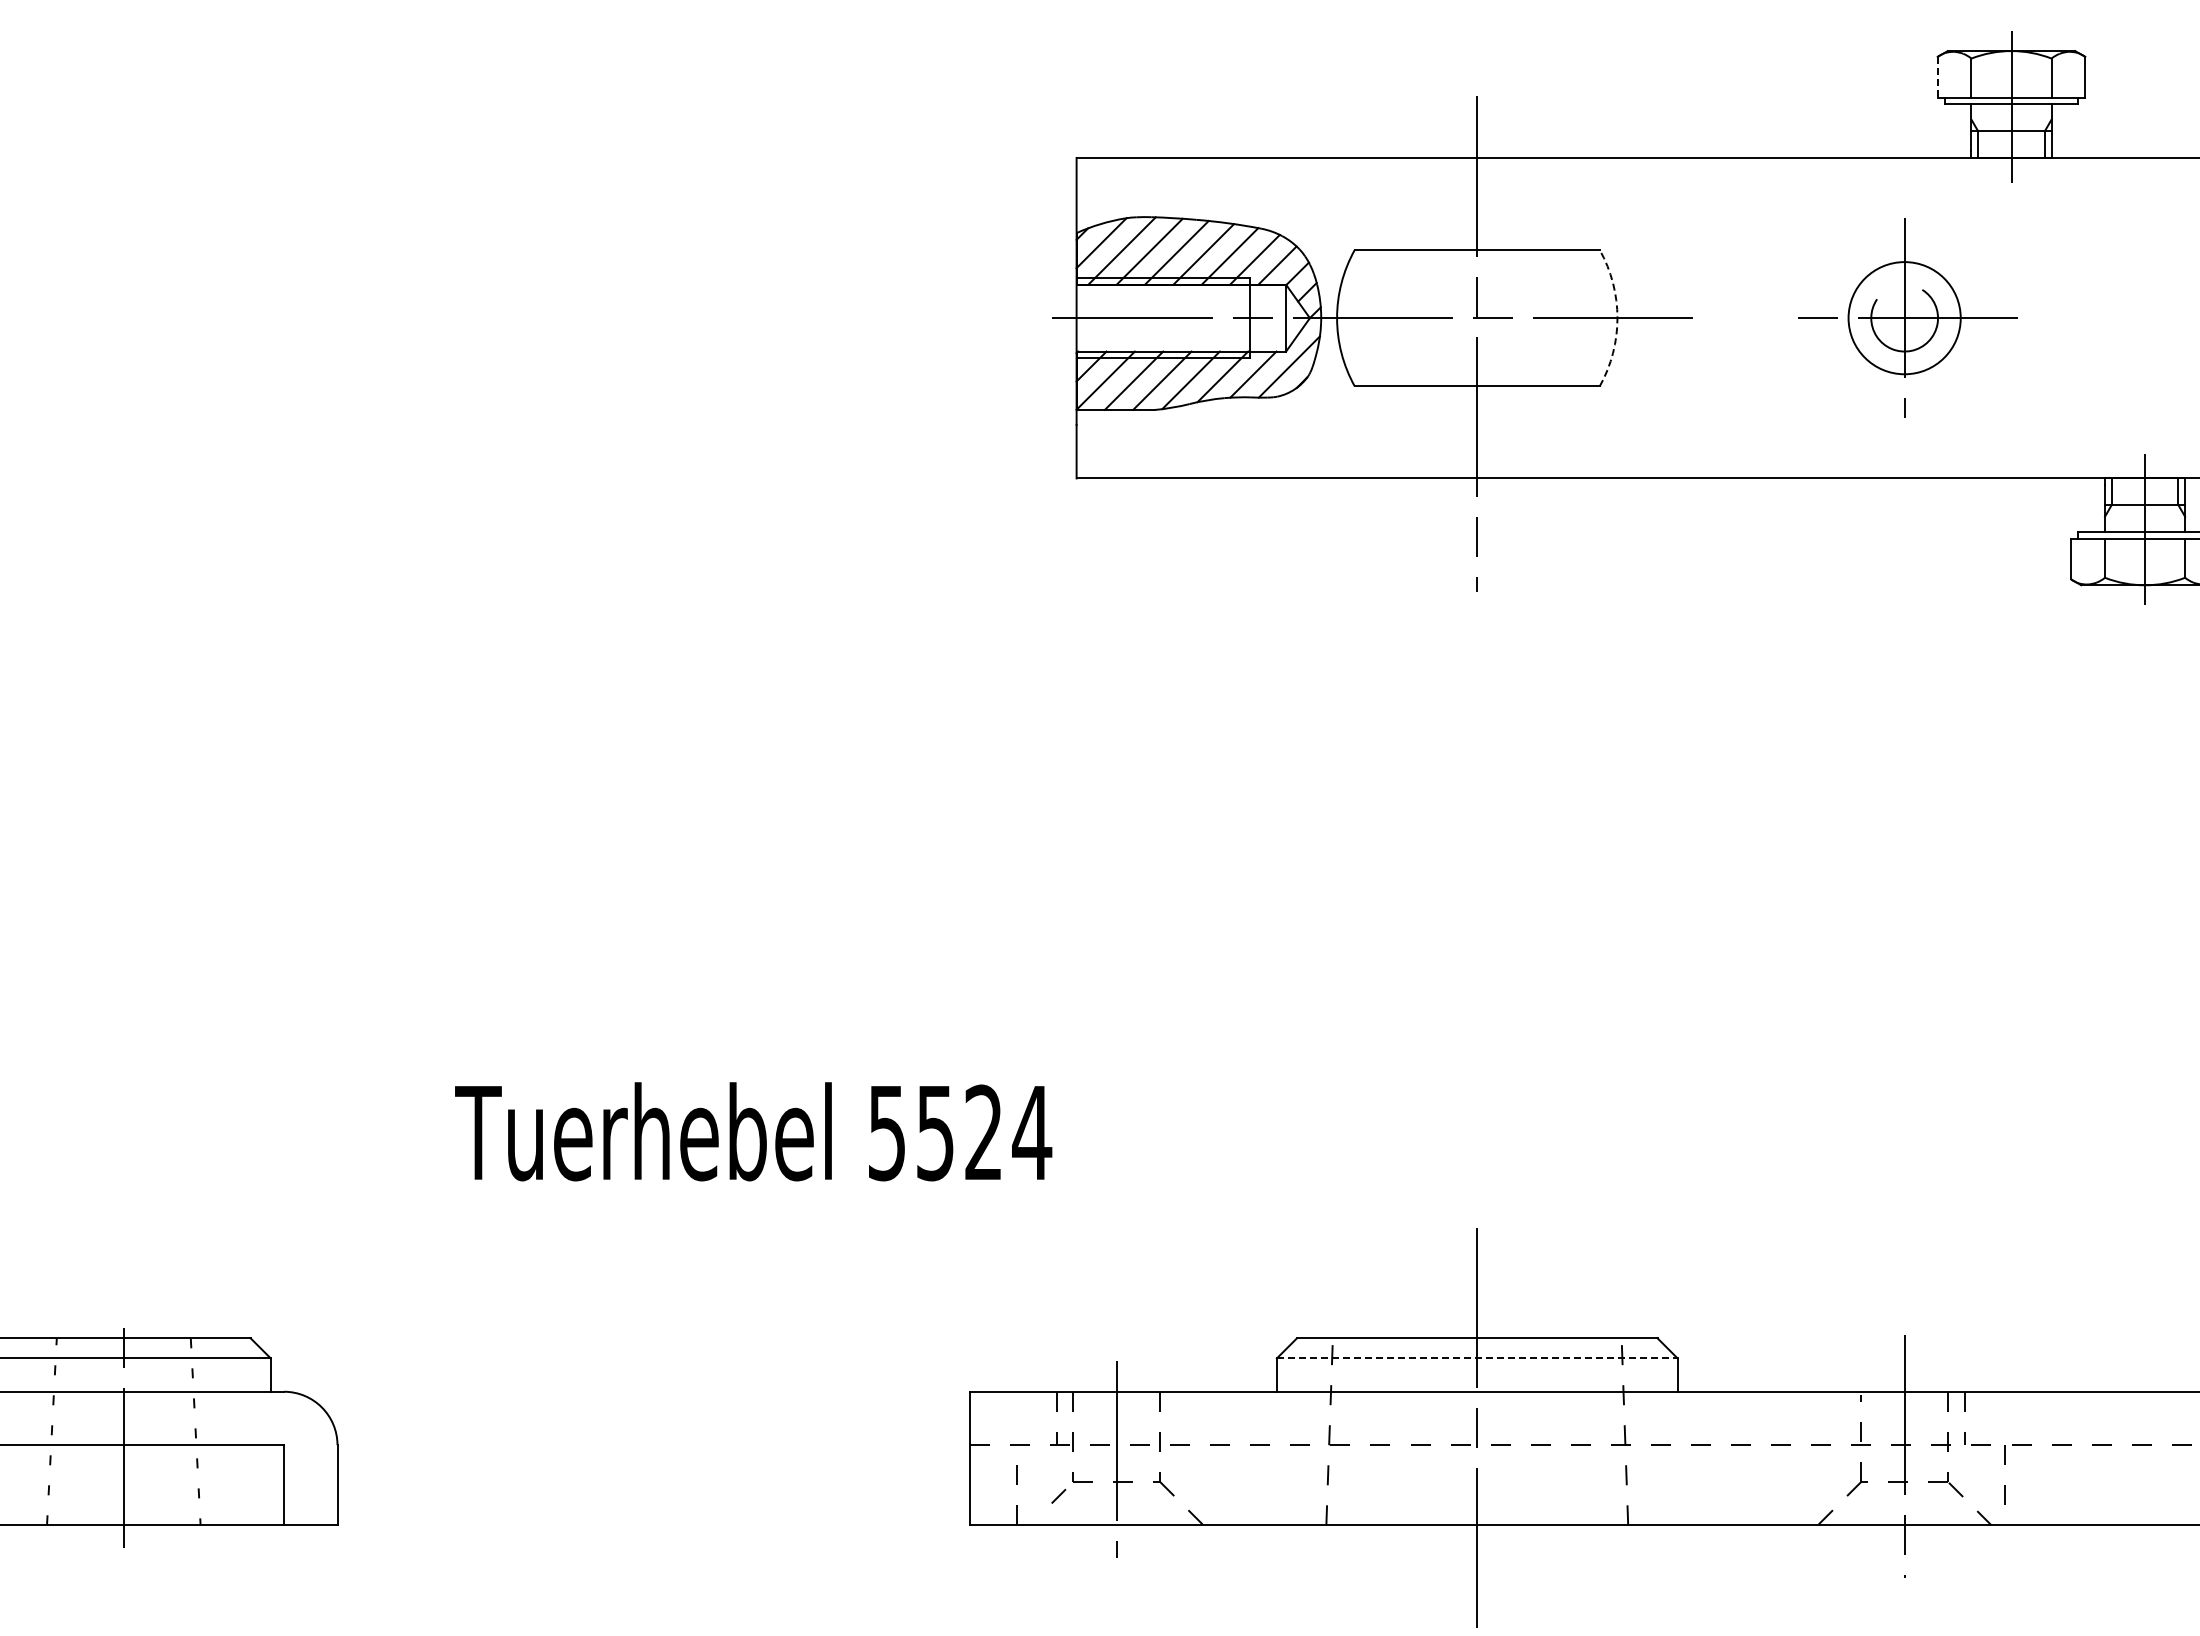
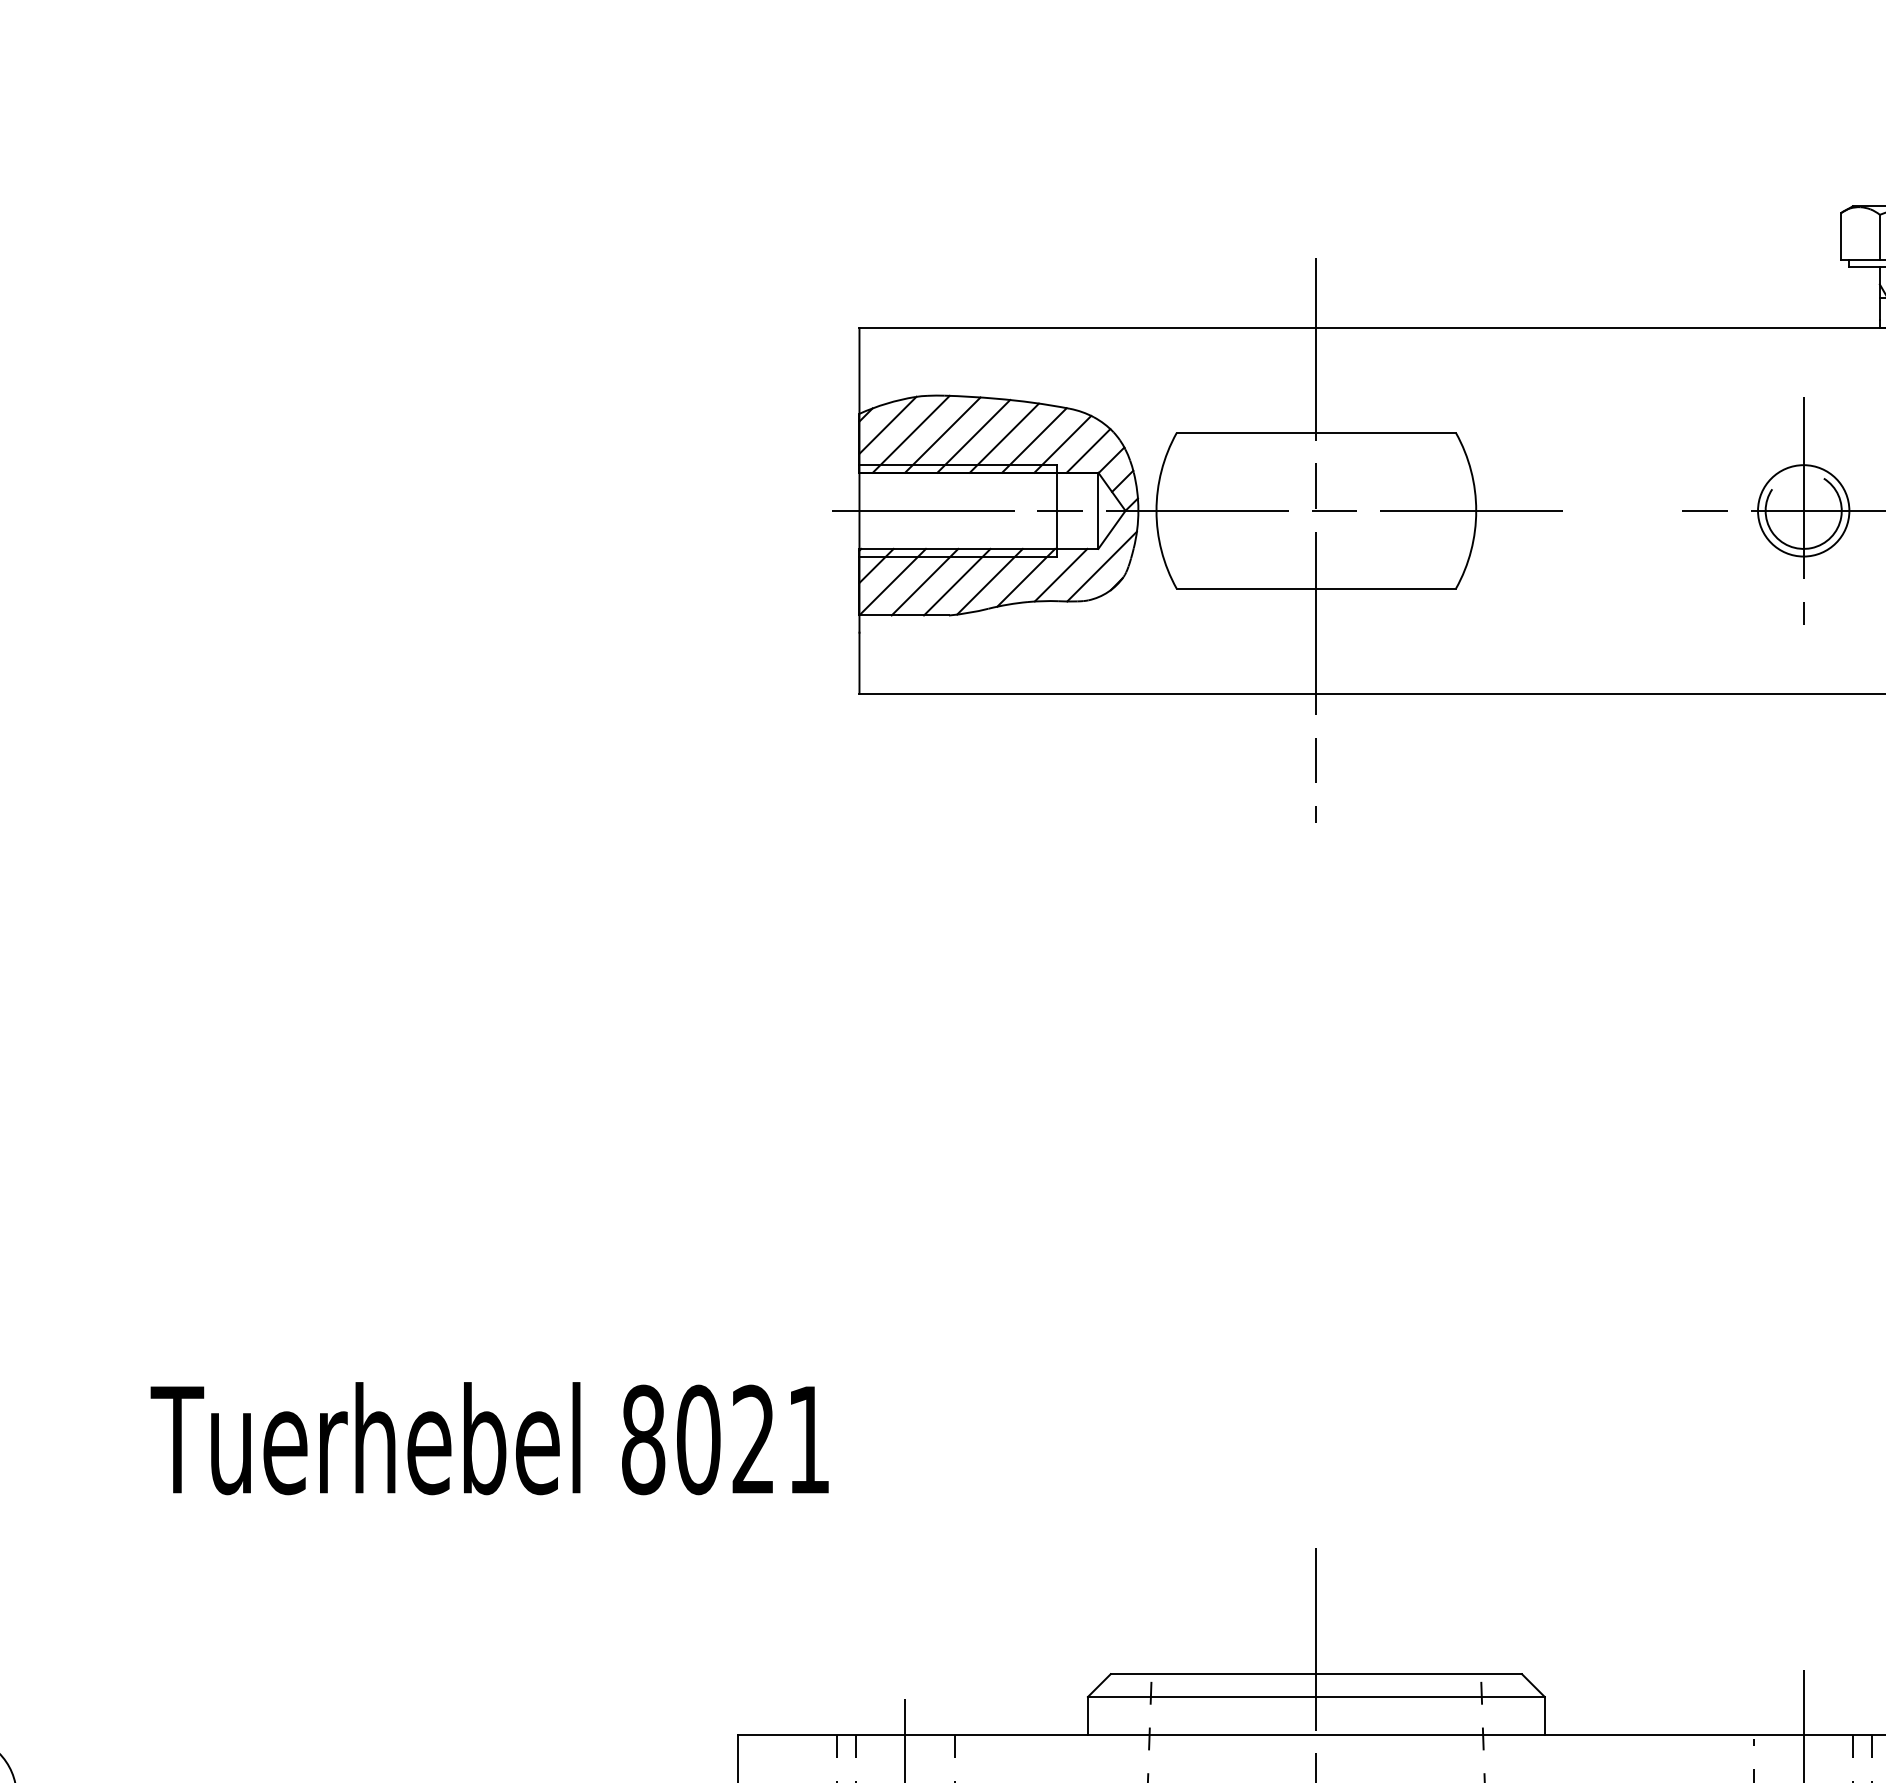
line: (1937, 77) -> (1841, 236), dashed -> solid
arc: (1617, 318) -> (1476, 511), dashed -> solid
circle: (1904, 318) -> (1803, 511), size x0.71
text: (960, 1132) -> (727, 1439), 5524 -> 8021
line: (1477, 1358) -> (1316, 1697), dashed -> solid

